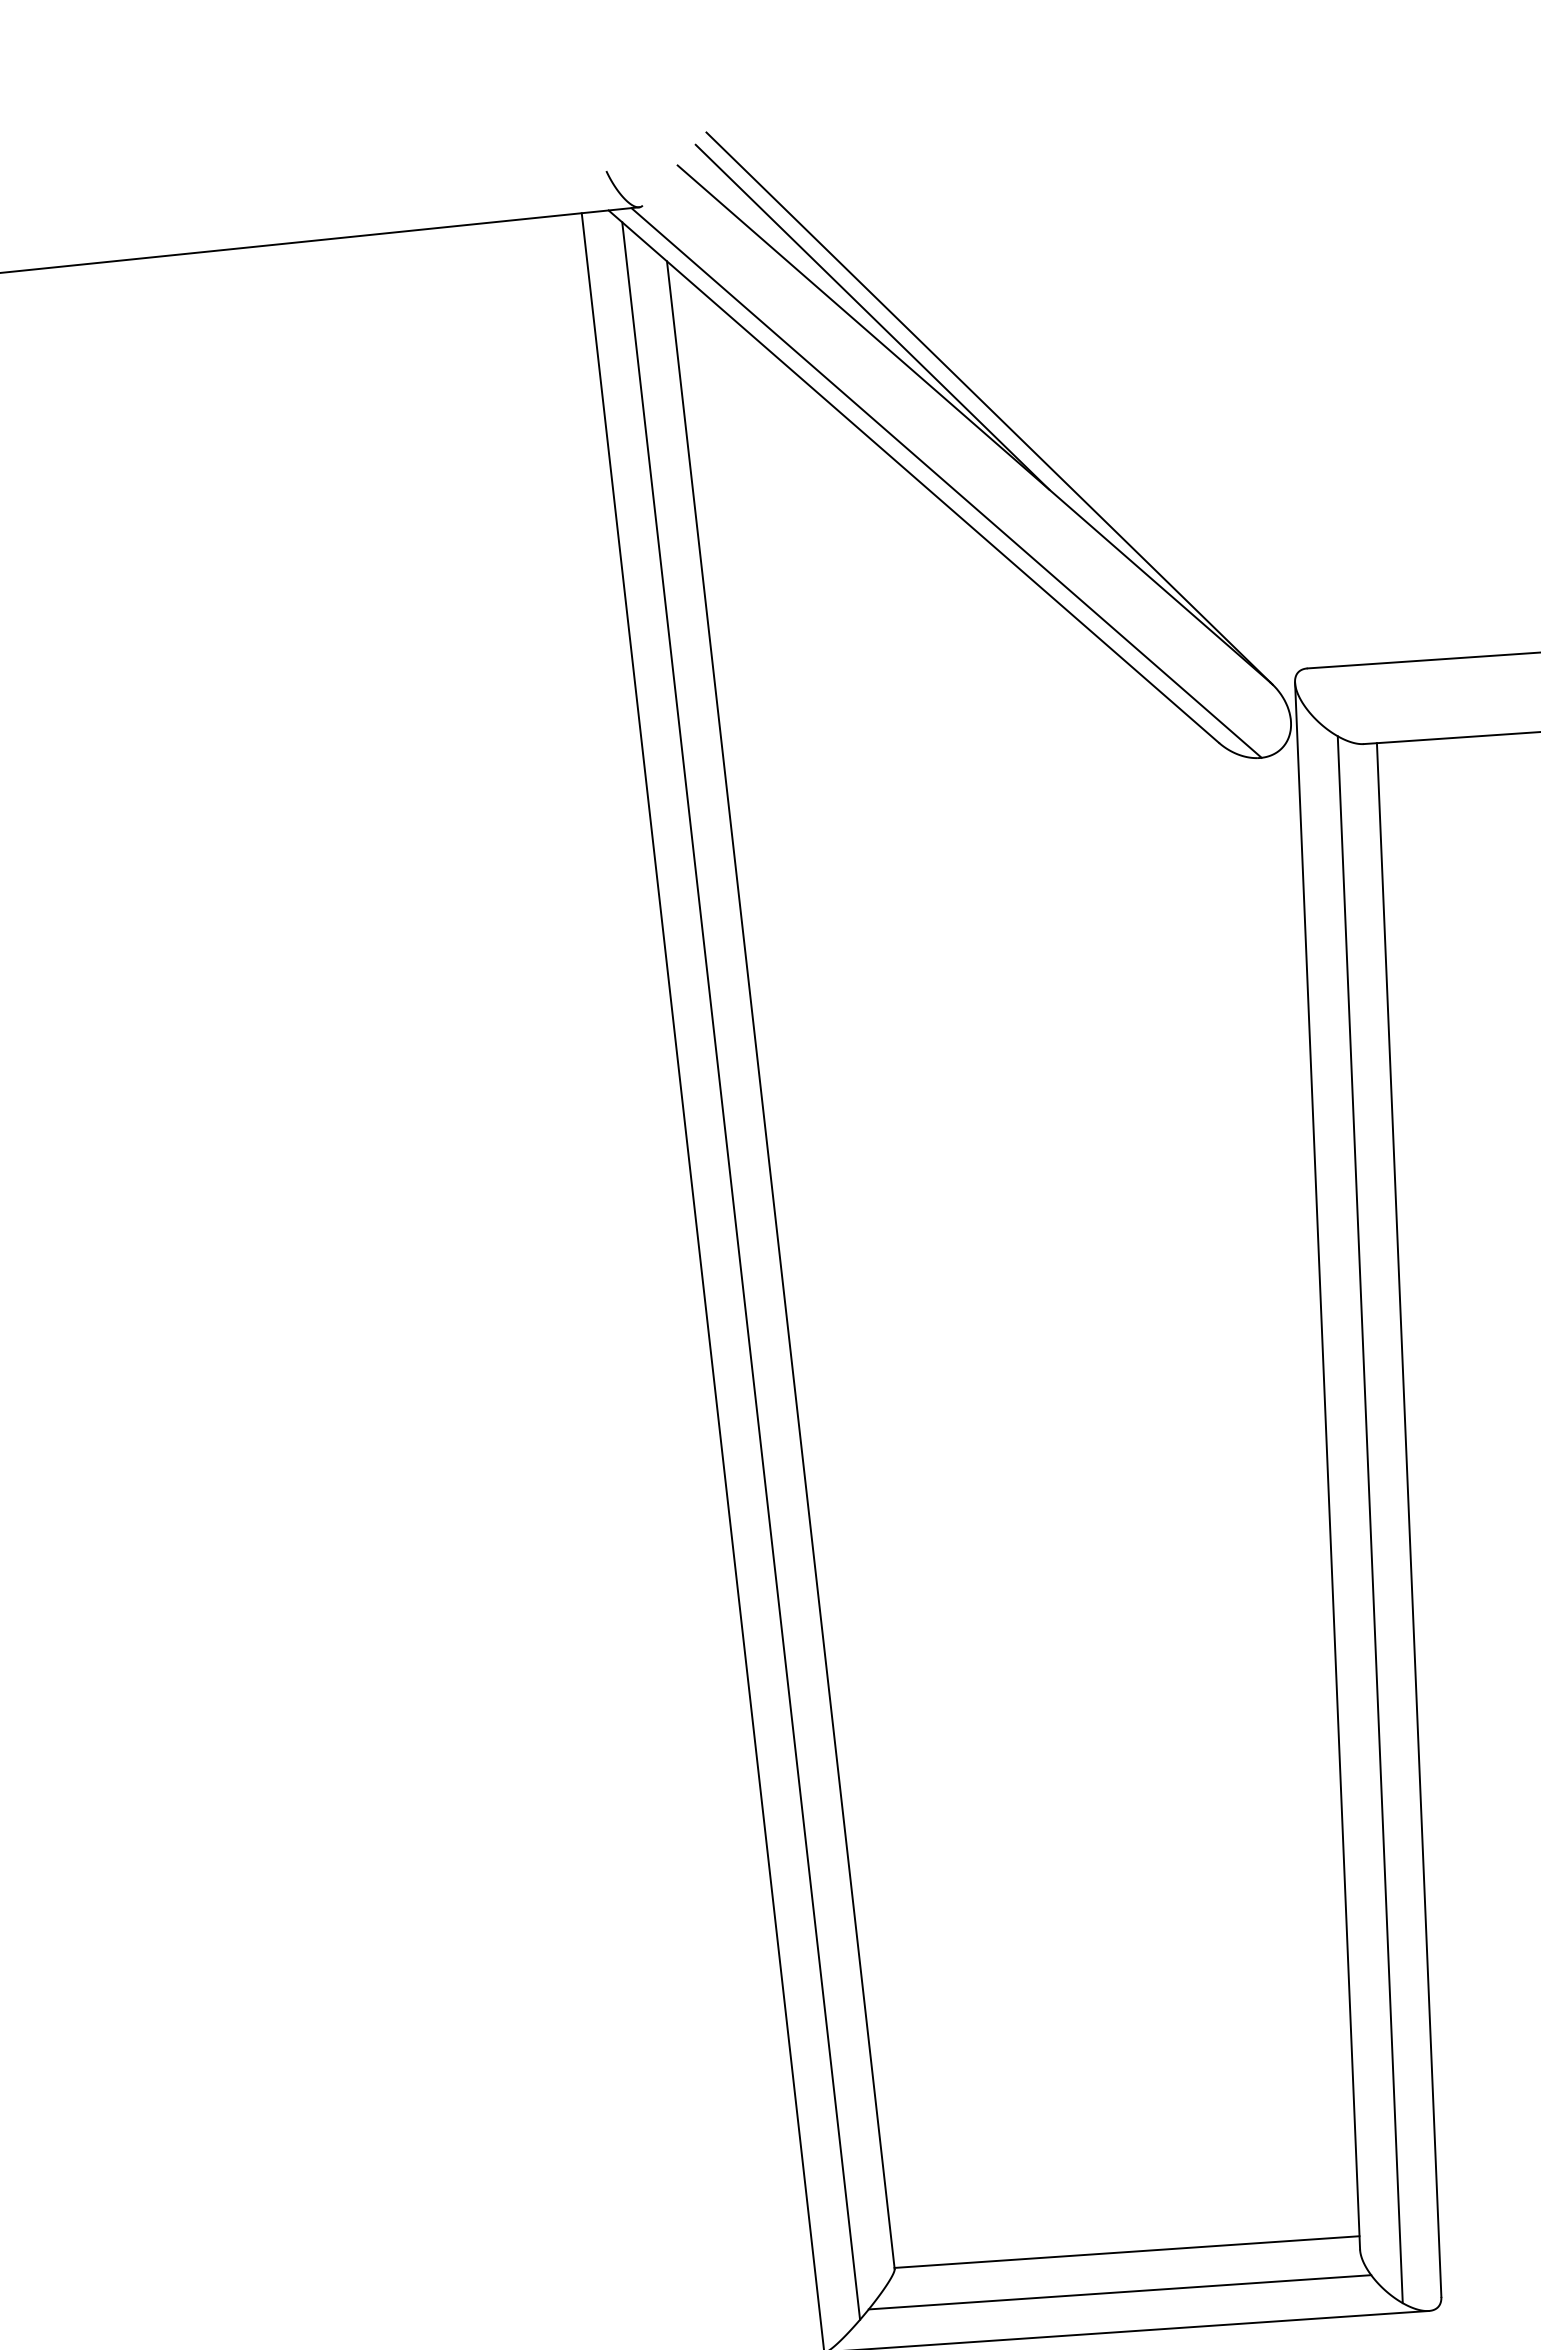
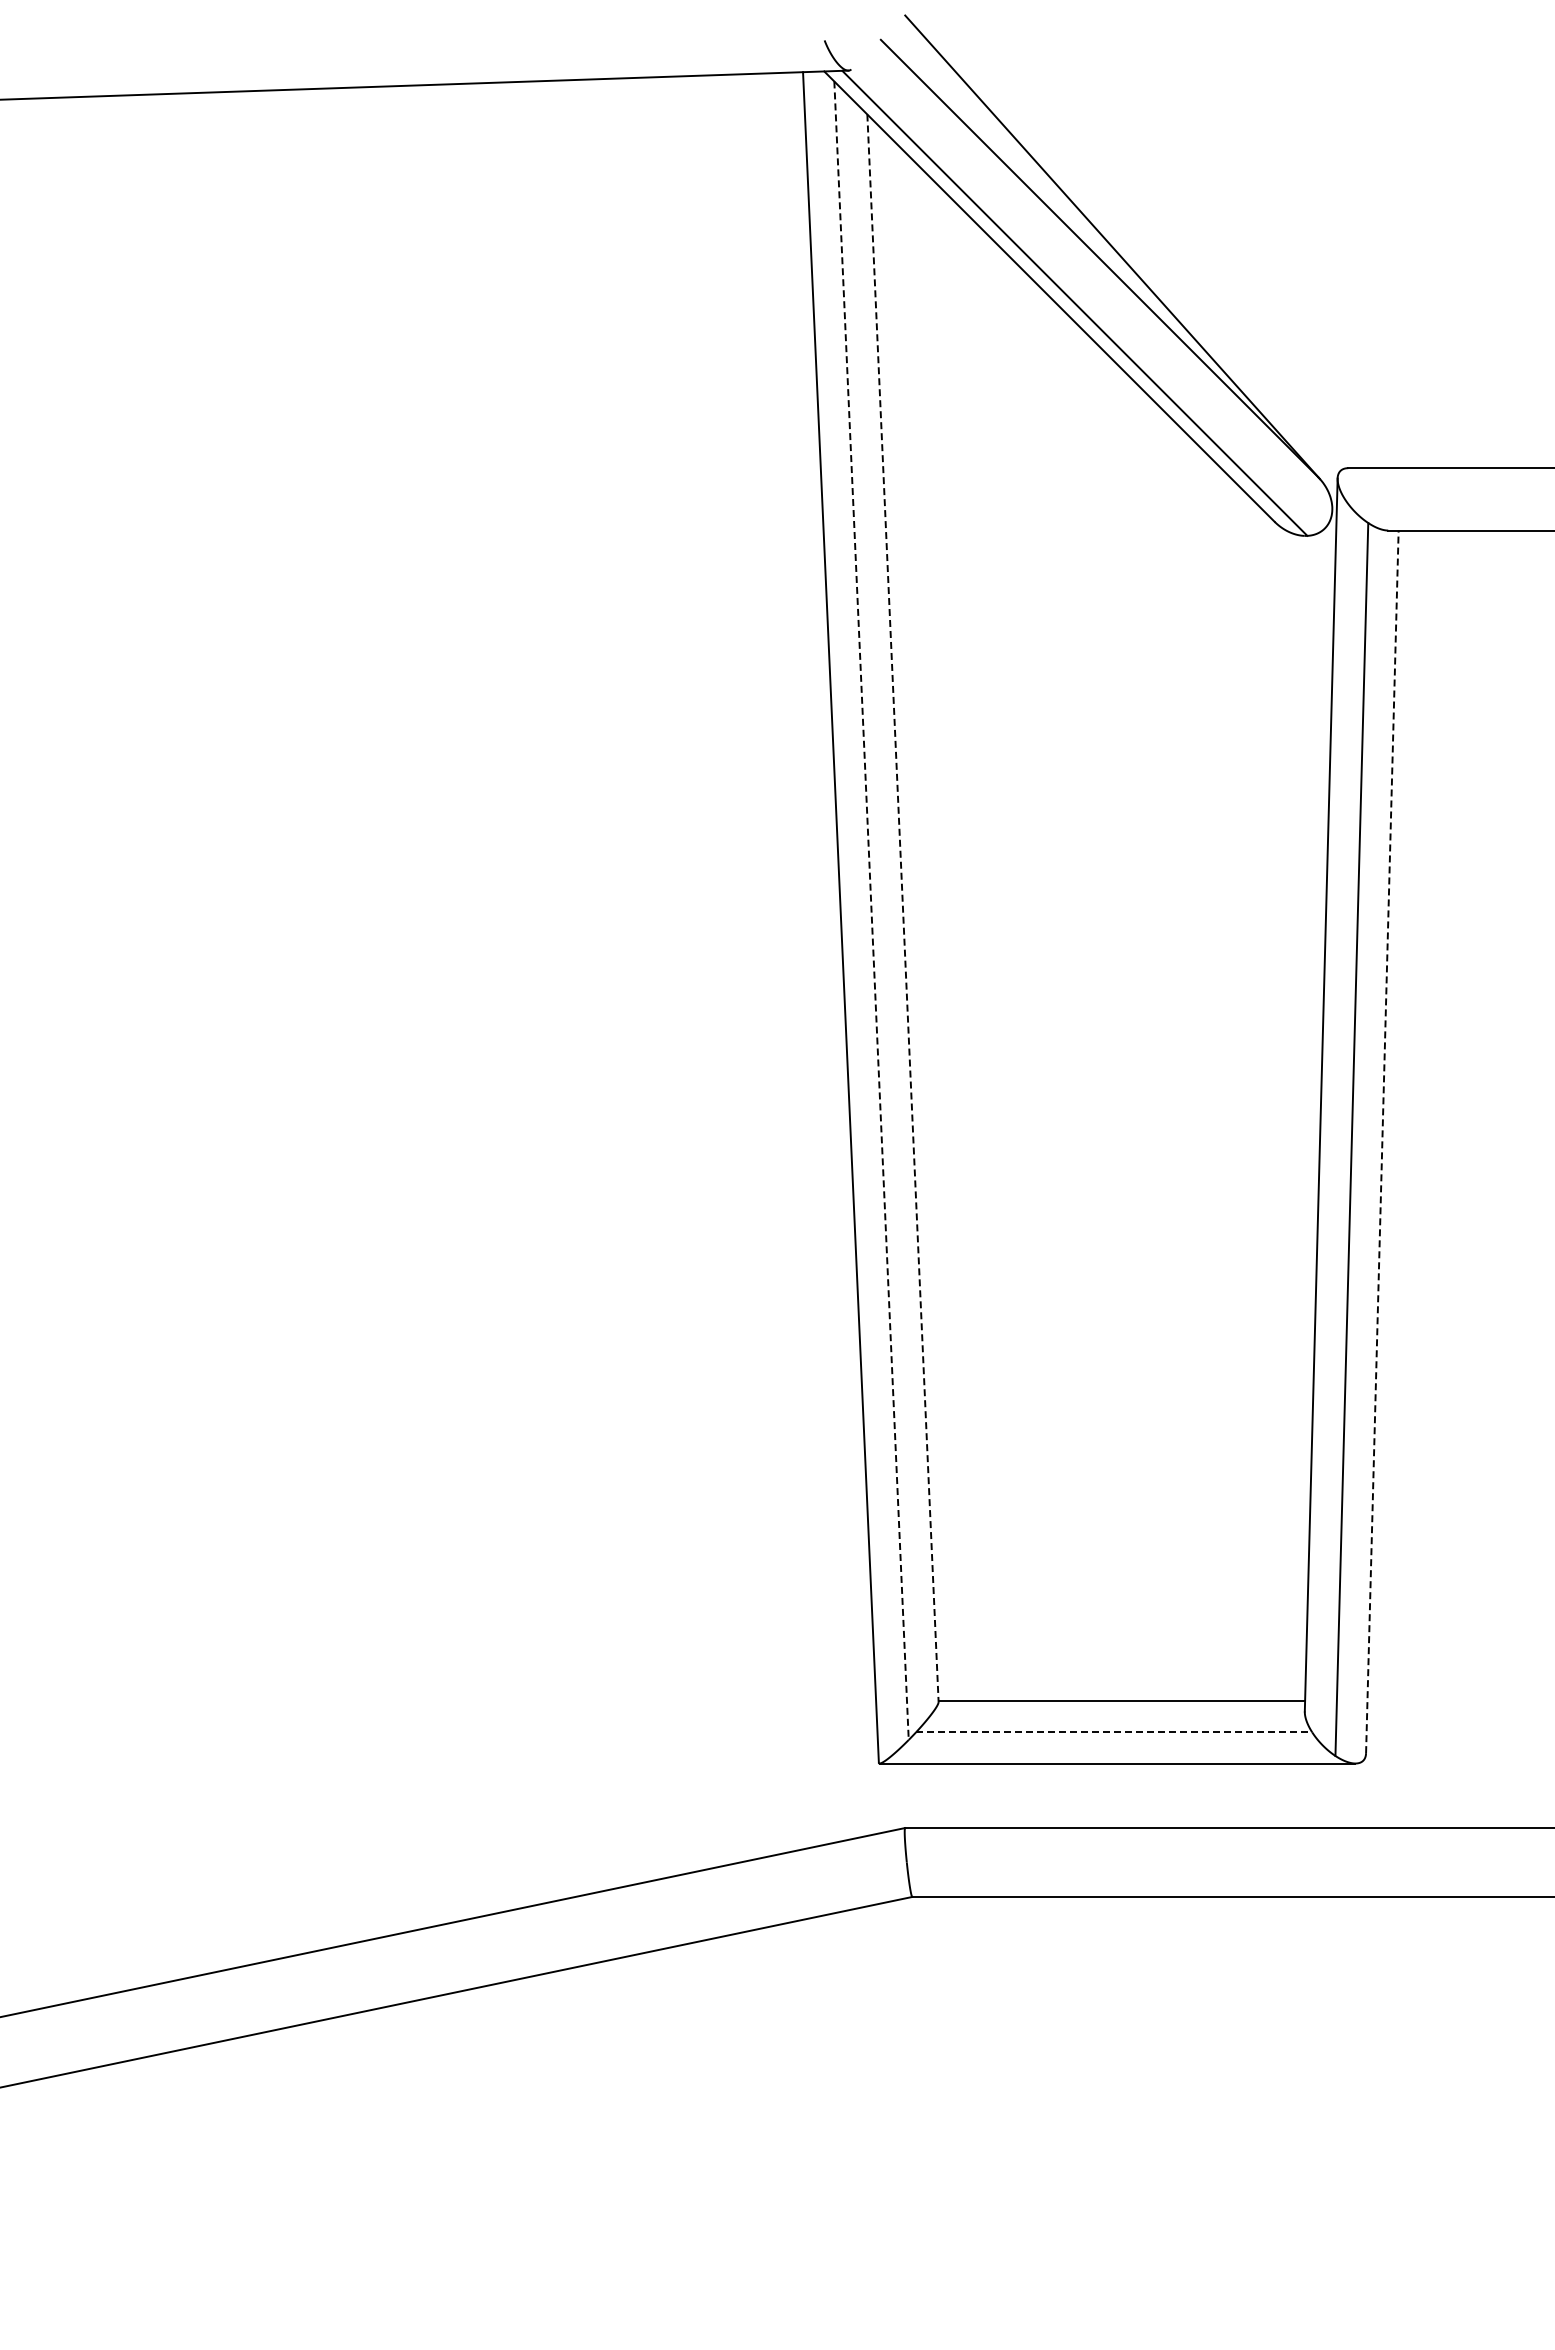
line: (872, 317) -> (1025, 169), removed
line: (780, 1265) -> (902, 908), solid -> dashed
line: (741, 1272) -> (871, 911), solid -> dashed
line: (1409, 1519) -> (1382, 1141), solid -> dashed
line: (1120, 2292) -> (1114, 1732), solid -> dashed

